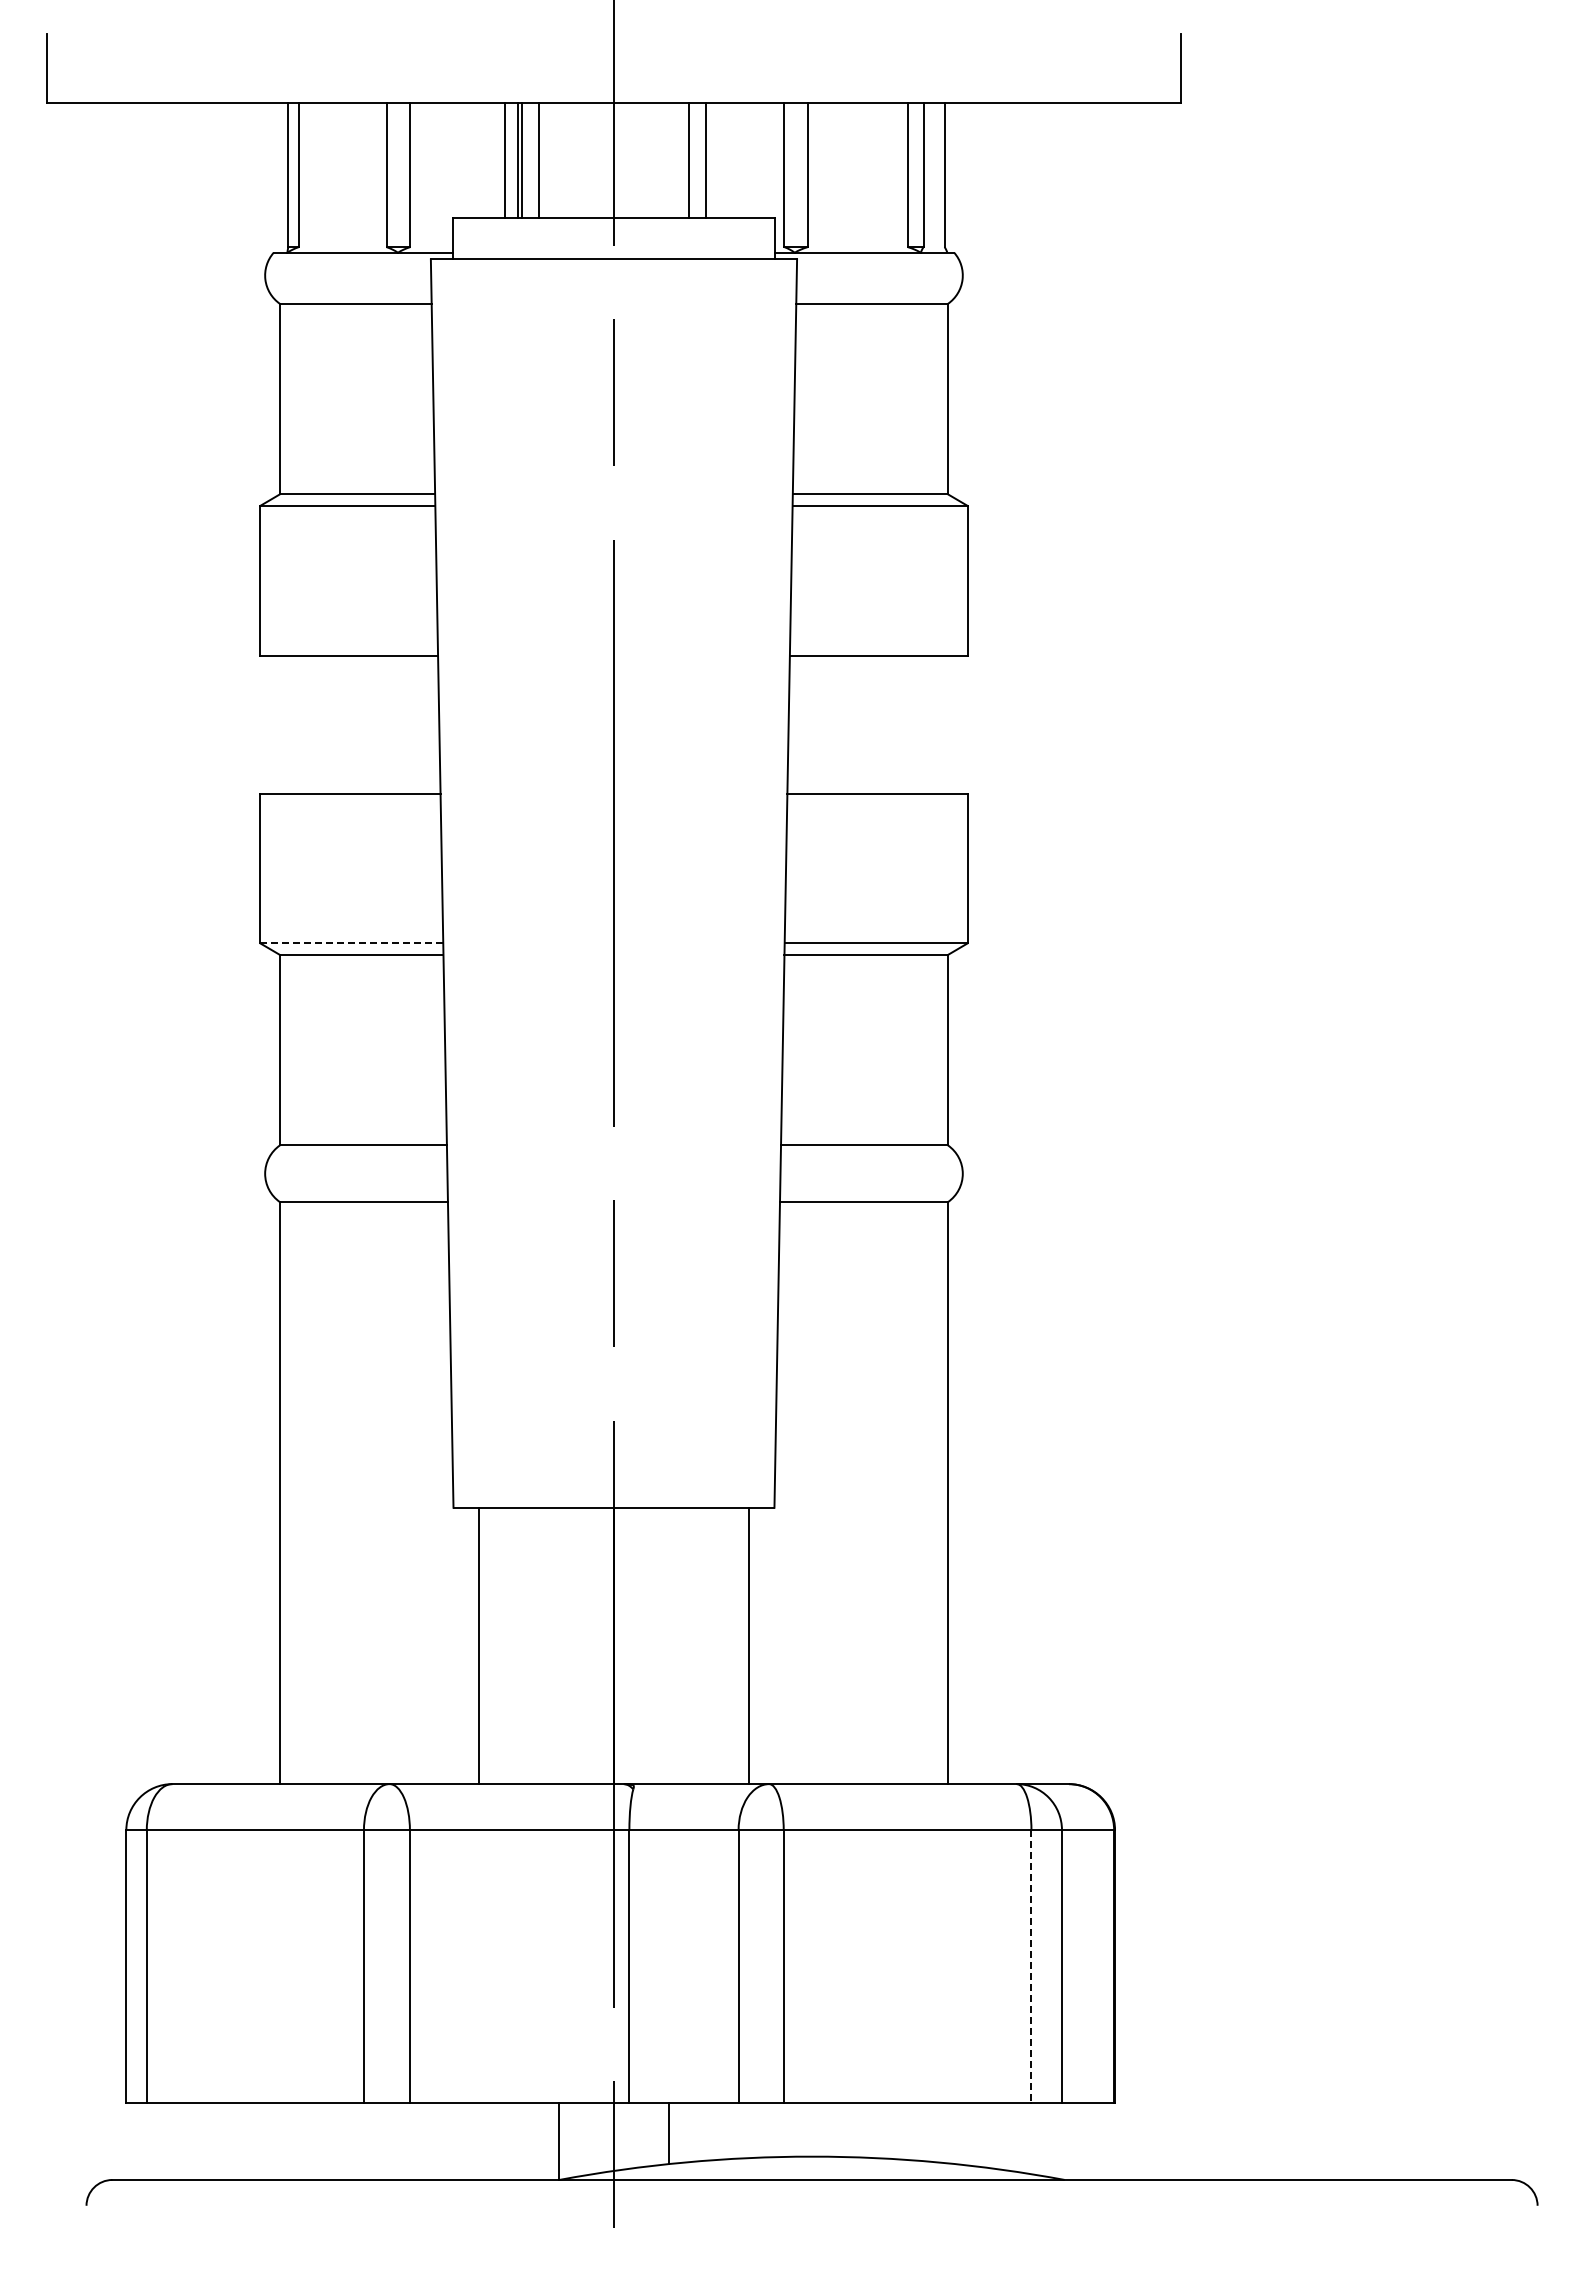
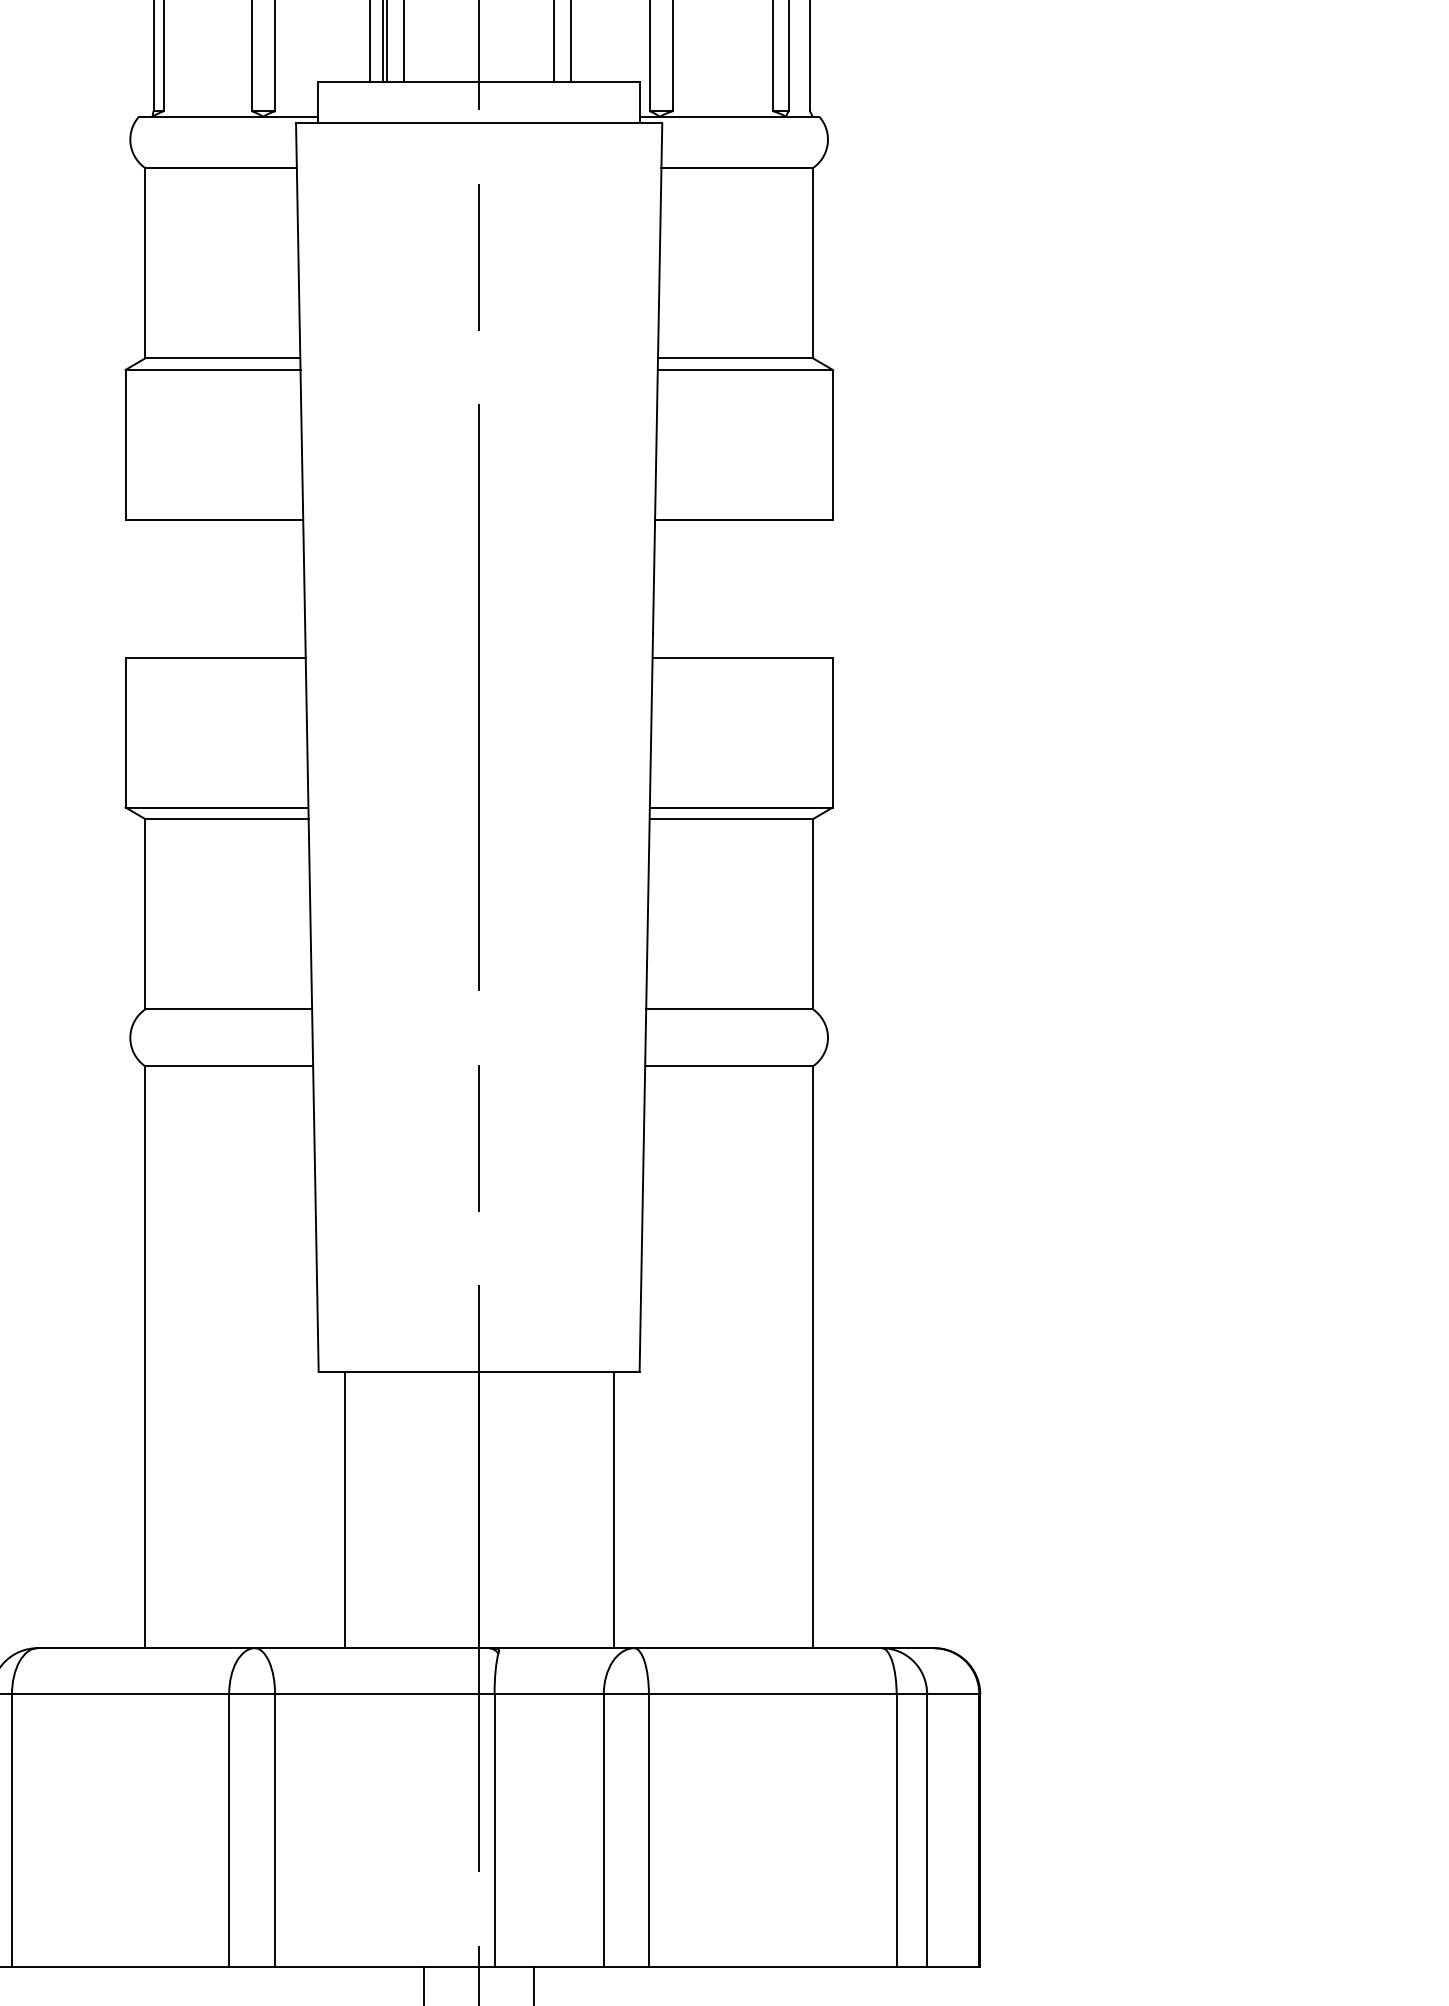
line: (351, 943) -> (216, 807), dashed -> solid
line: (1031, 1966) -> (896, 1830), dashed -> solid

